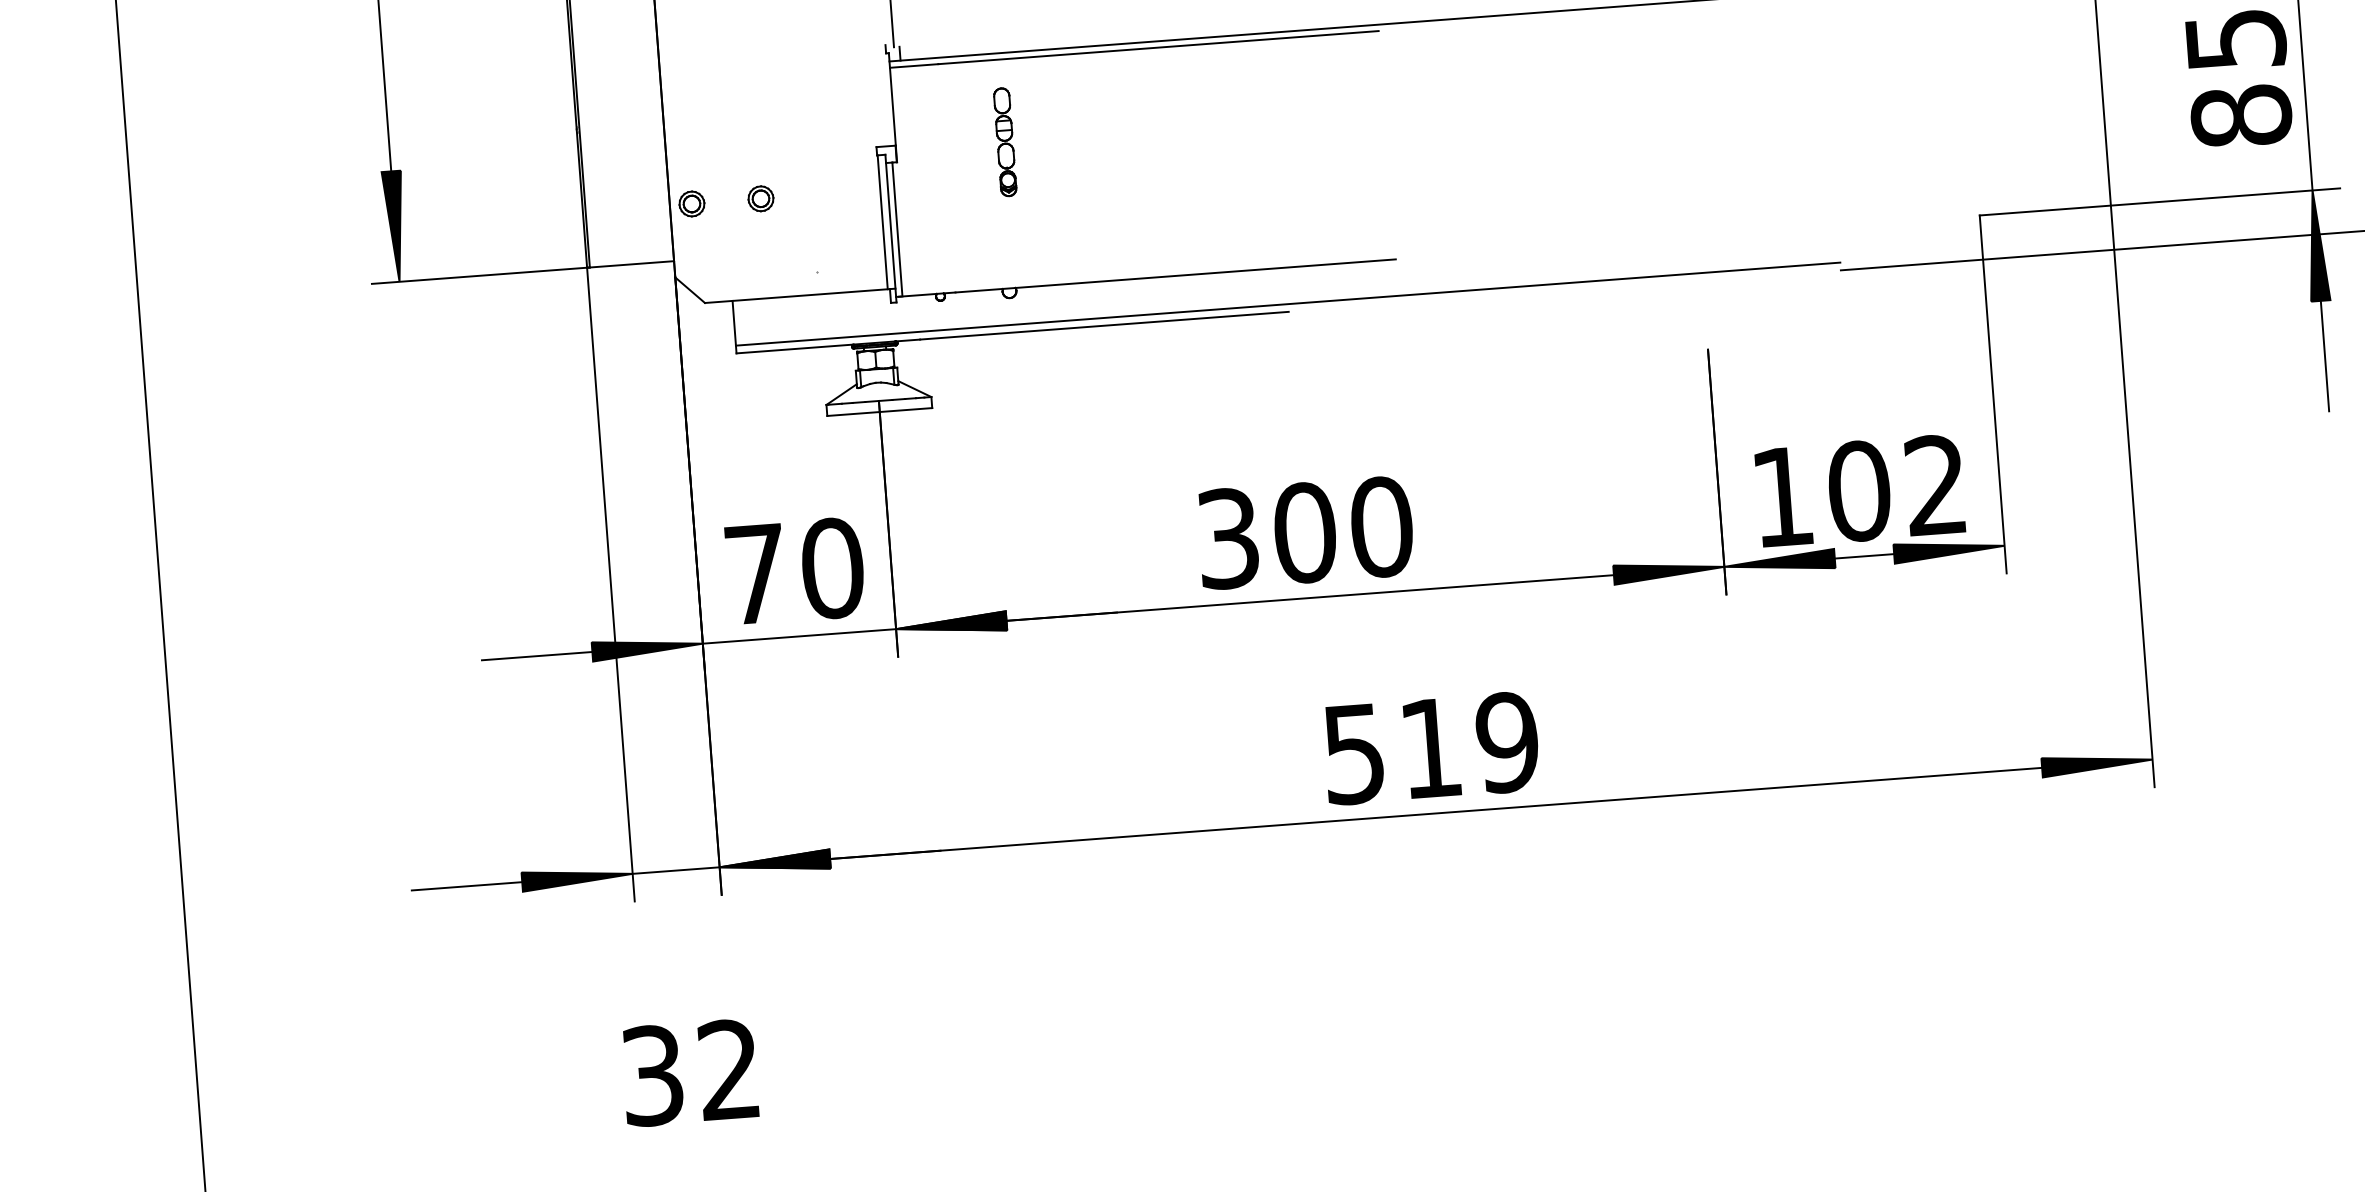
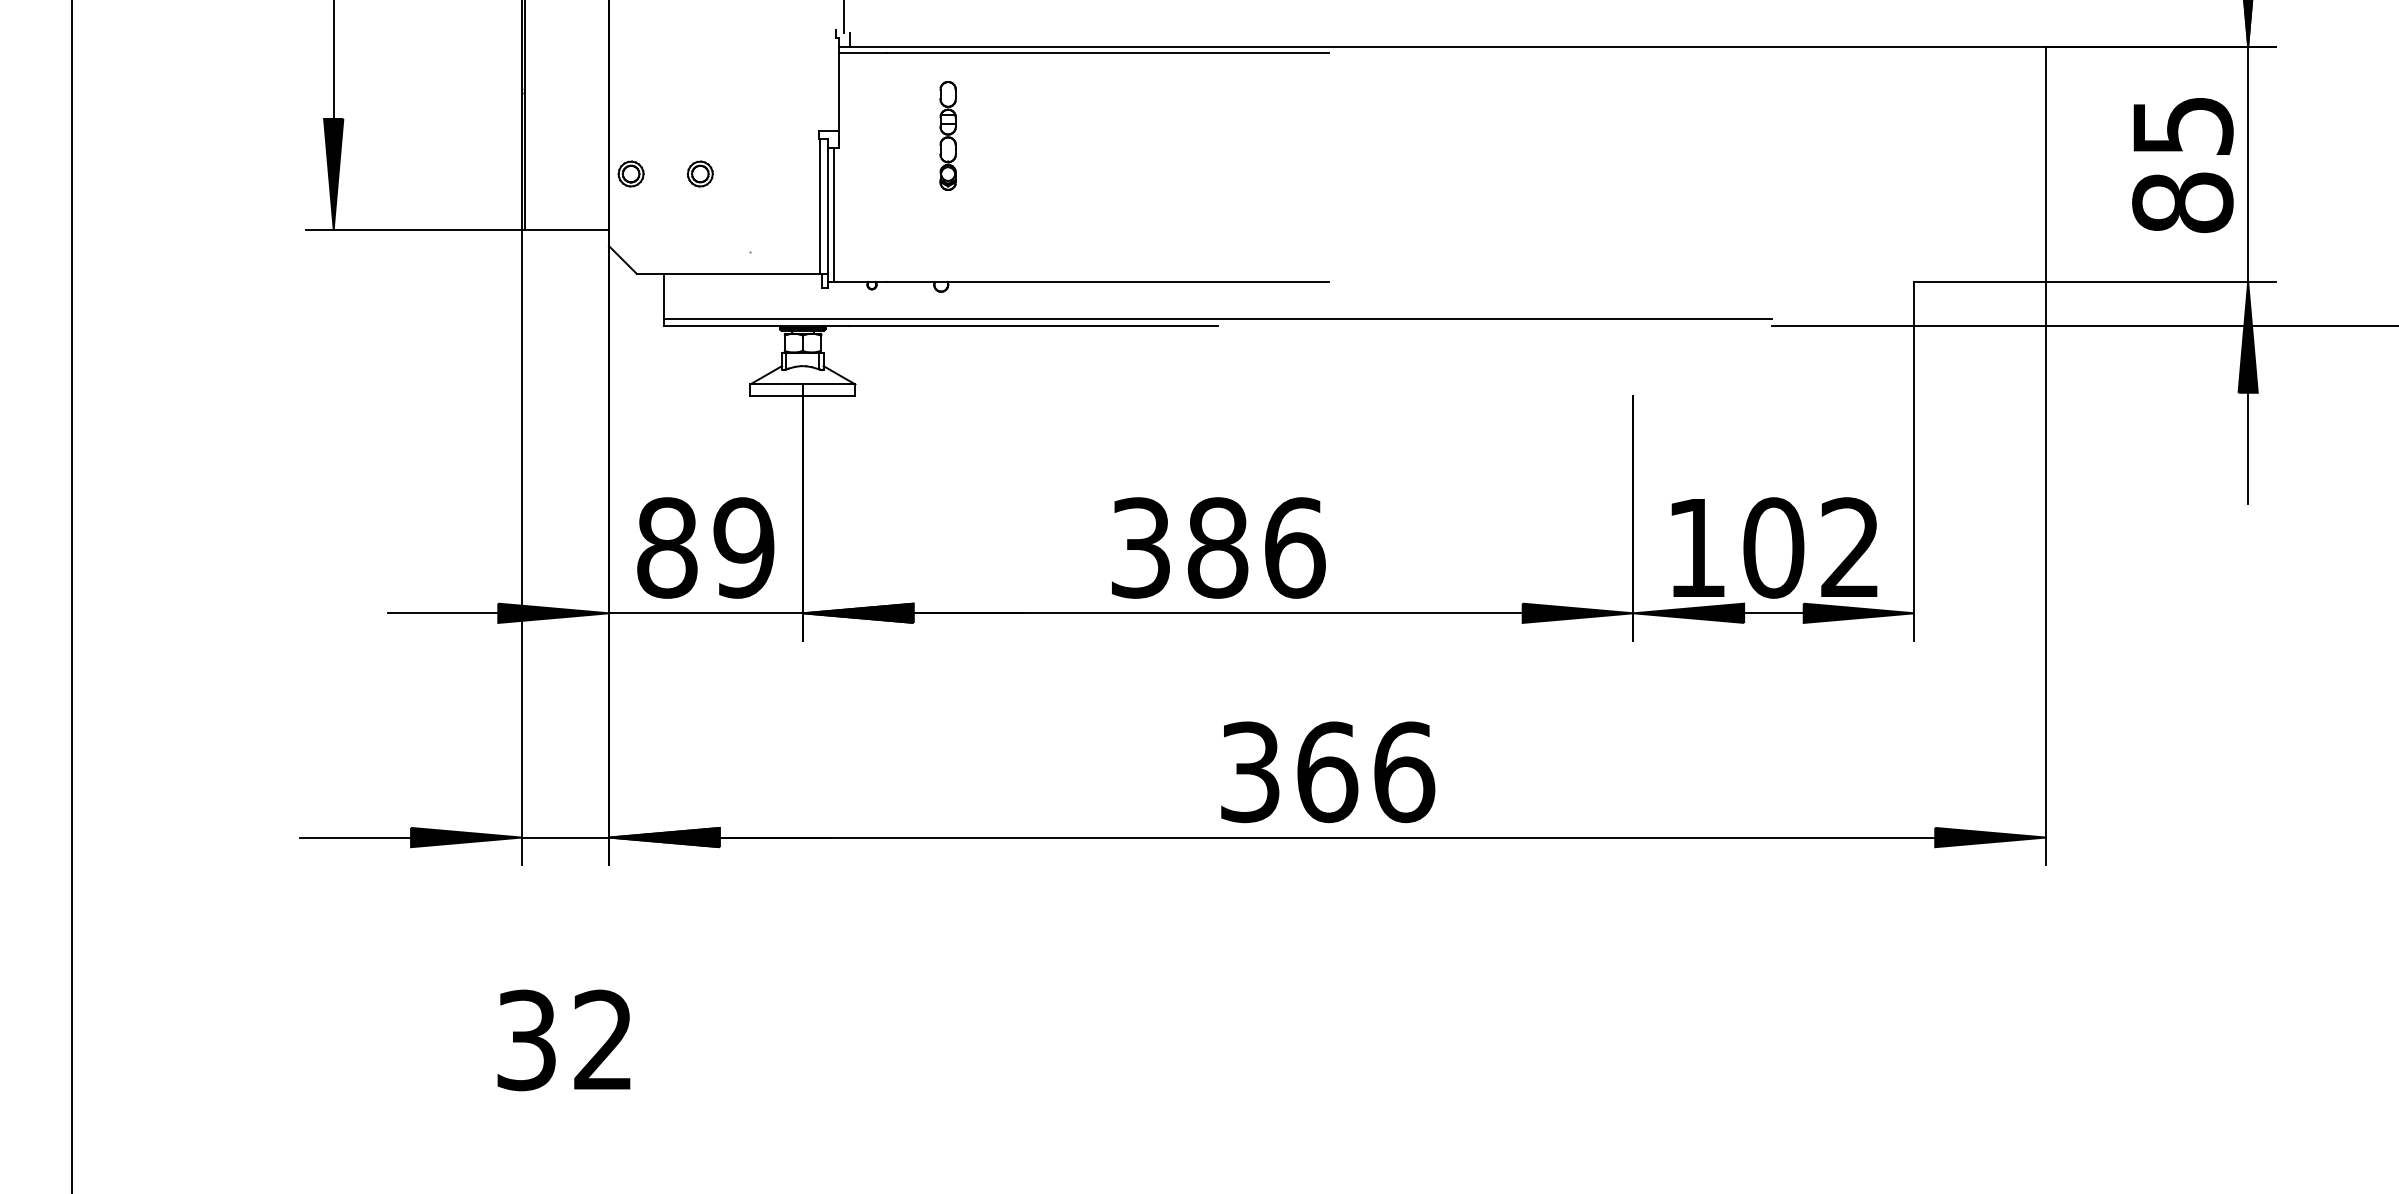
text: (1343, 529) -> (1256, 547), 300 -> 386
text: (794, 570) -> (705, 547), 70 -> 89
text: (1432, 748) -> (1328, 772), 519 -> 366

